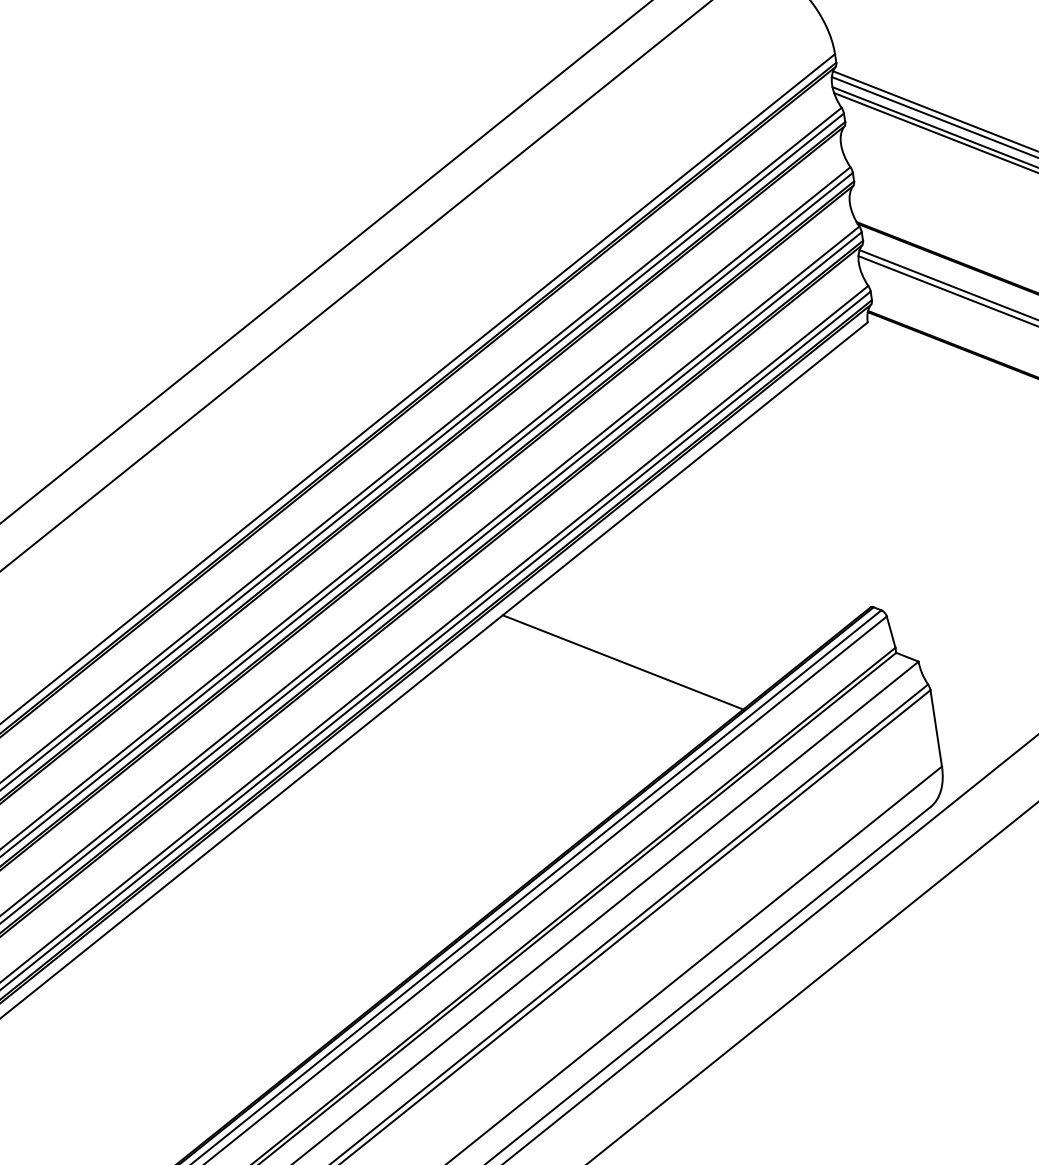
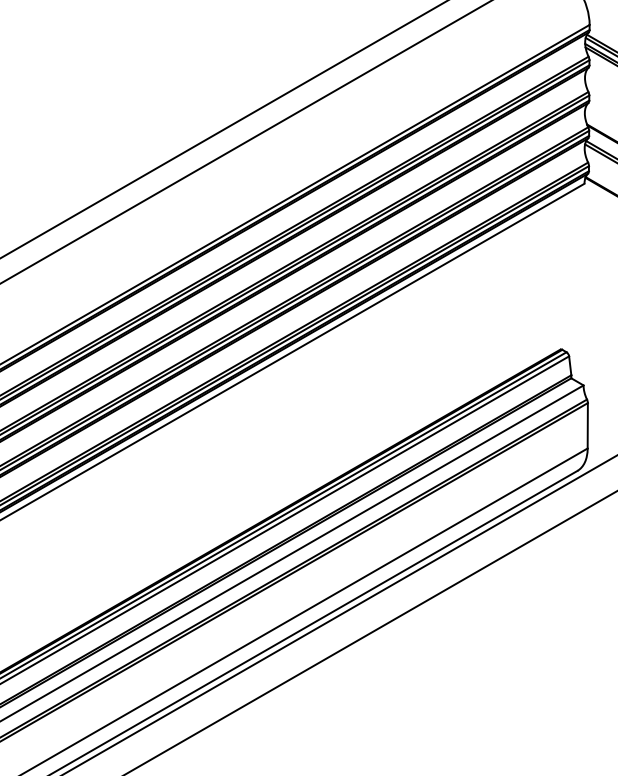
line: (622, 662) -> (411, 359), removed

